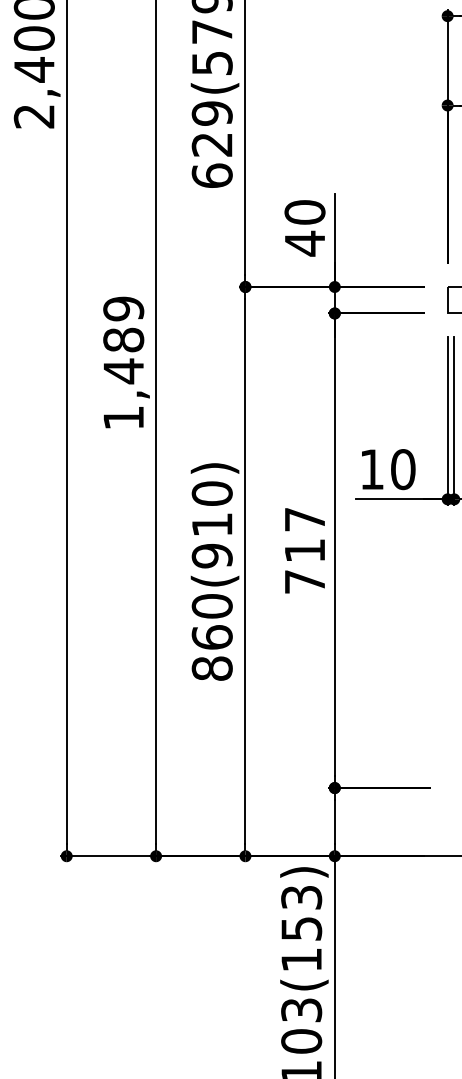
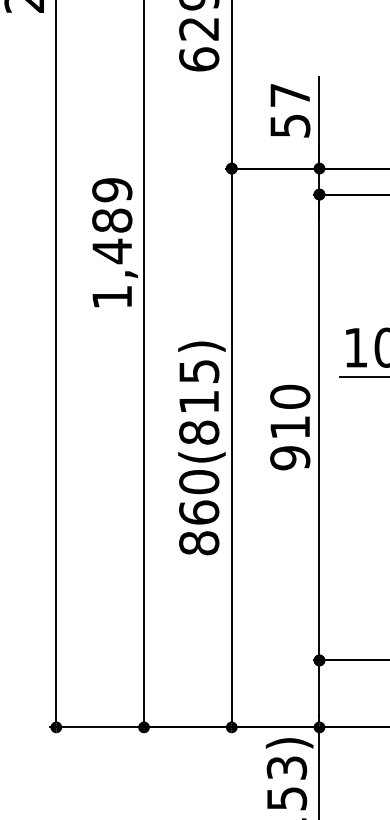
text: (304, 228) -> (289, 111), 40 -> 57
text: (211, 524) -> (198, 401), 860(910) -> 860(815)
text: (304, 550) -> (289, 427), 717 -> 910

